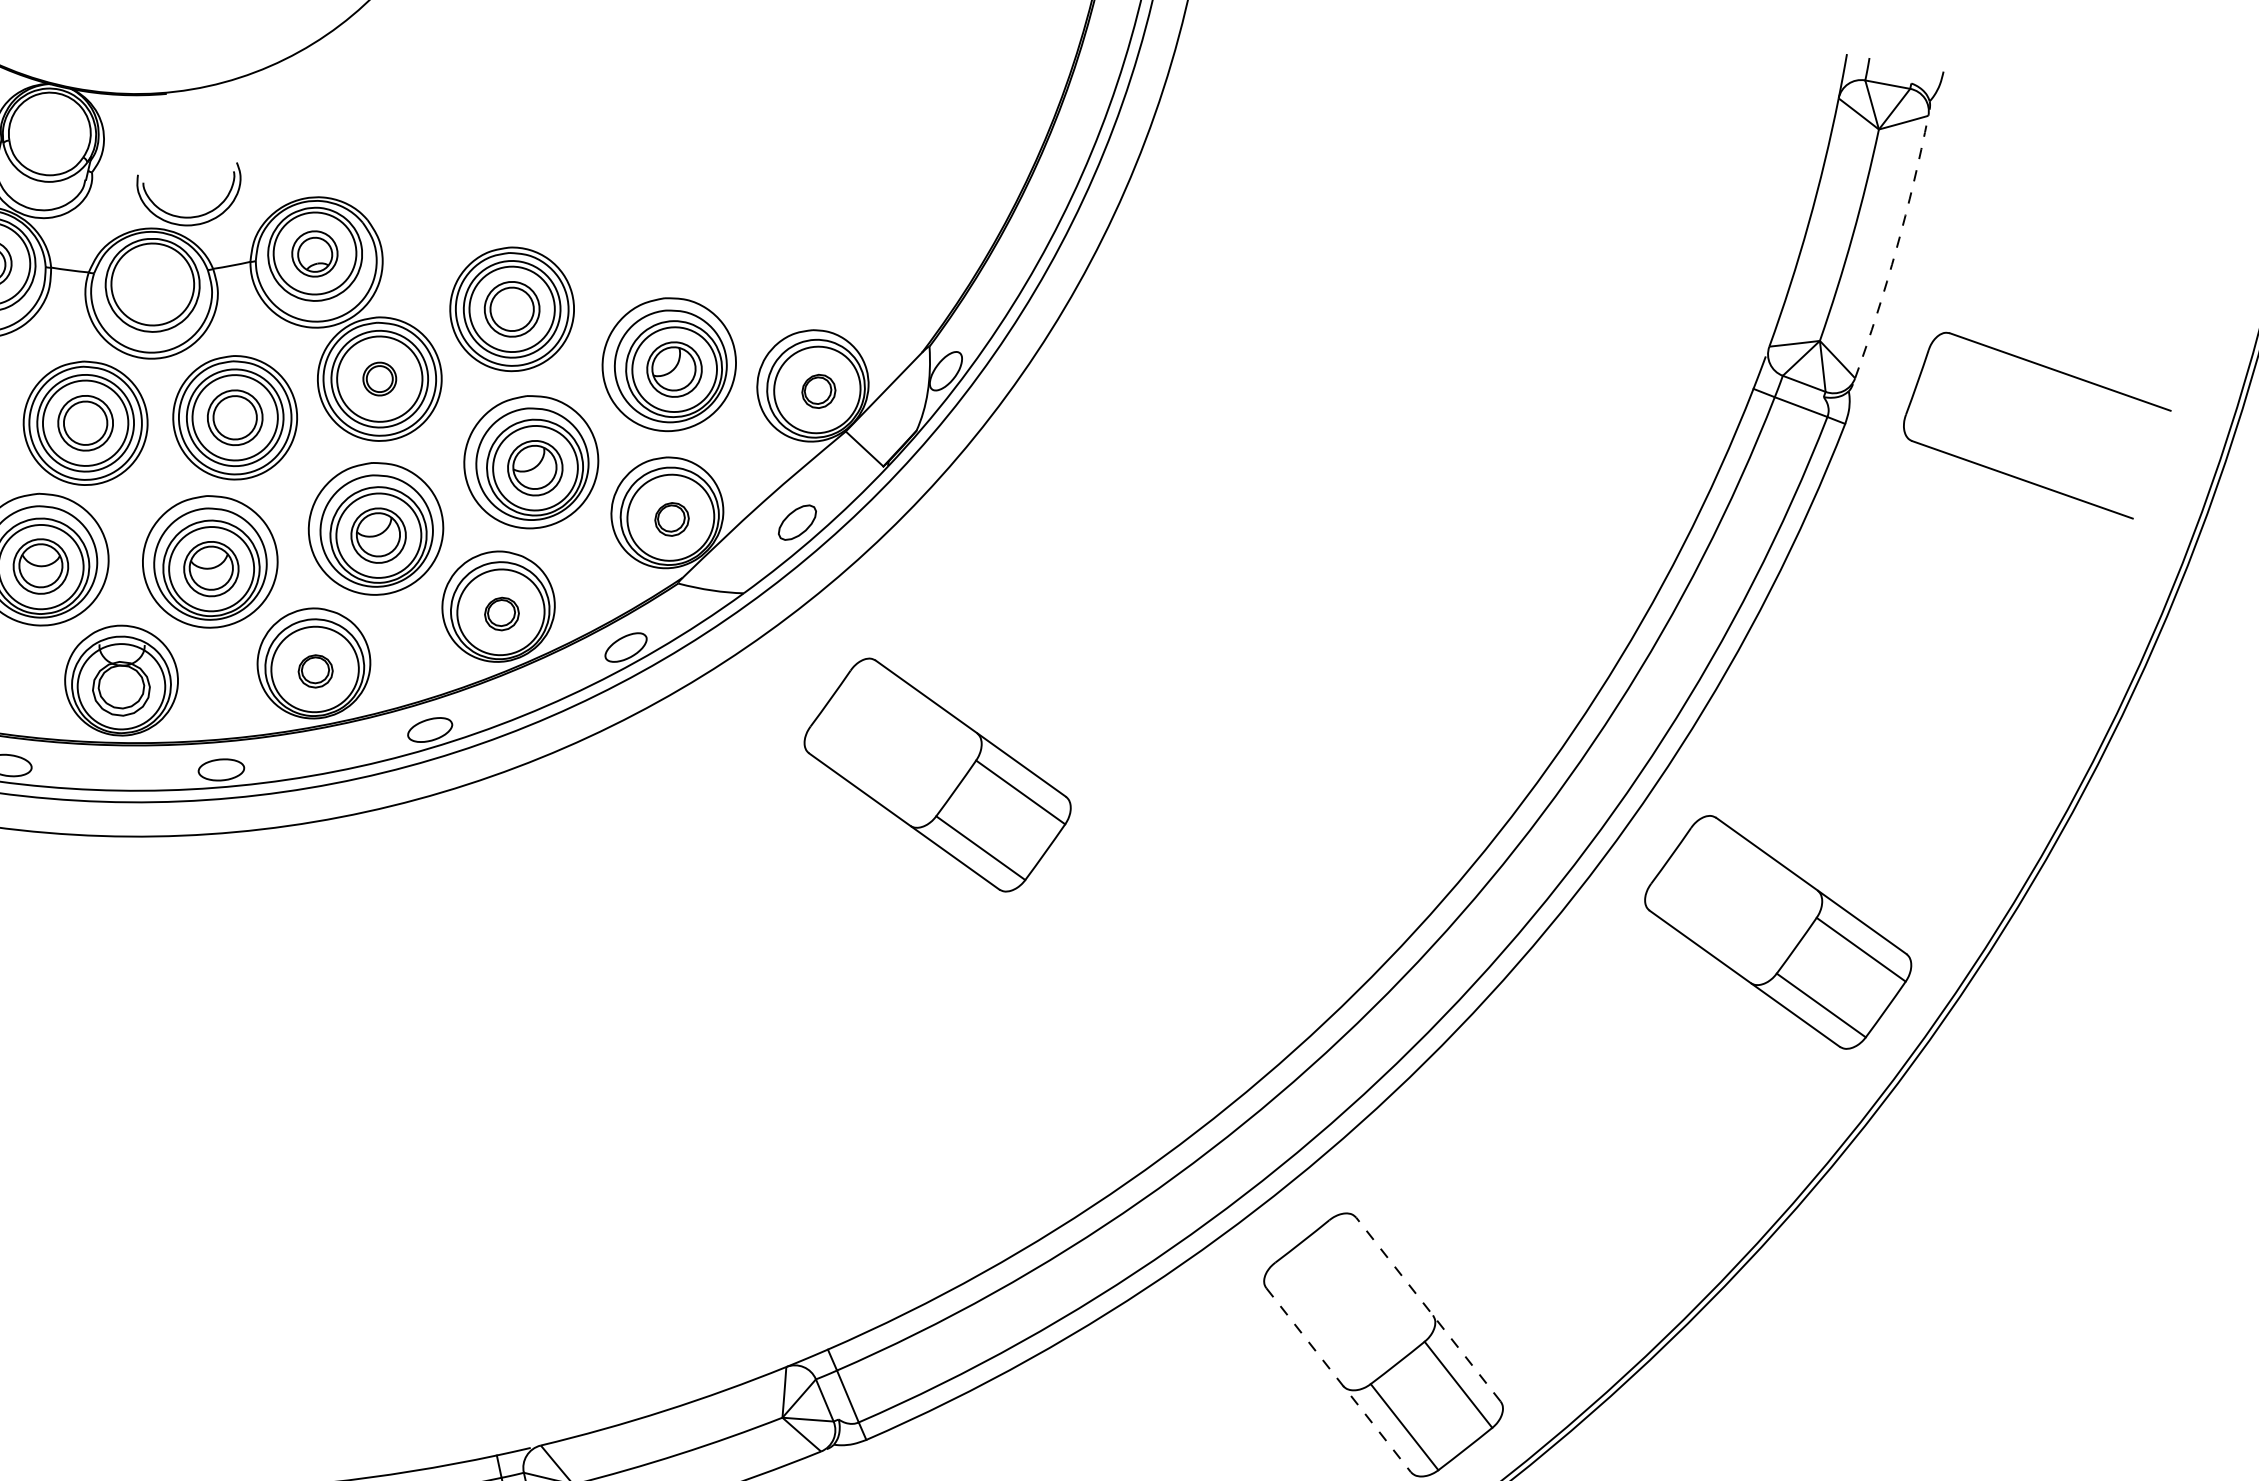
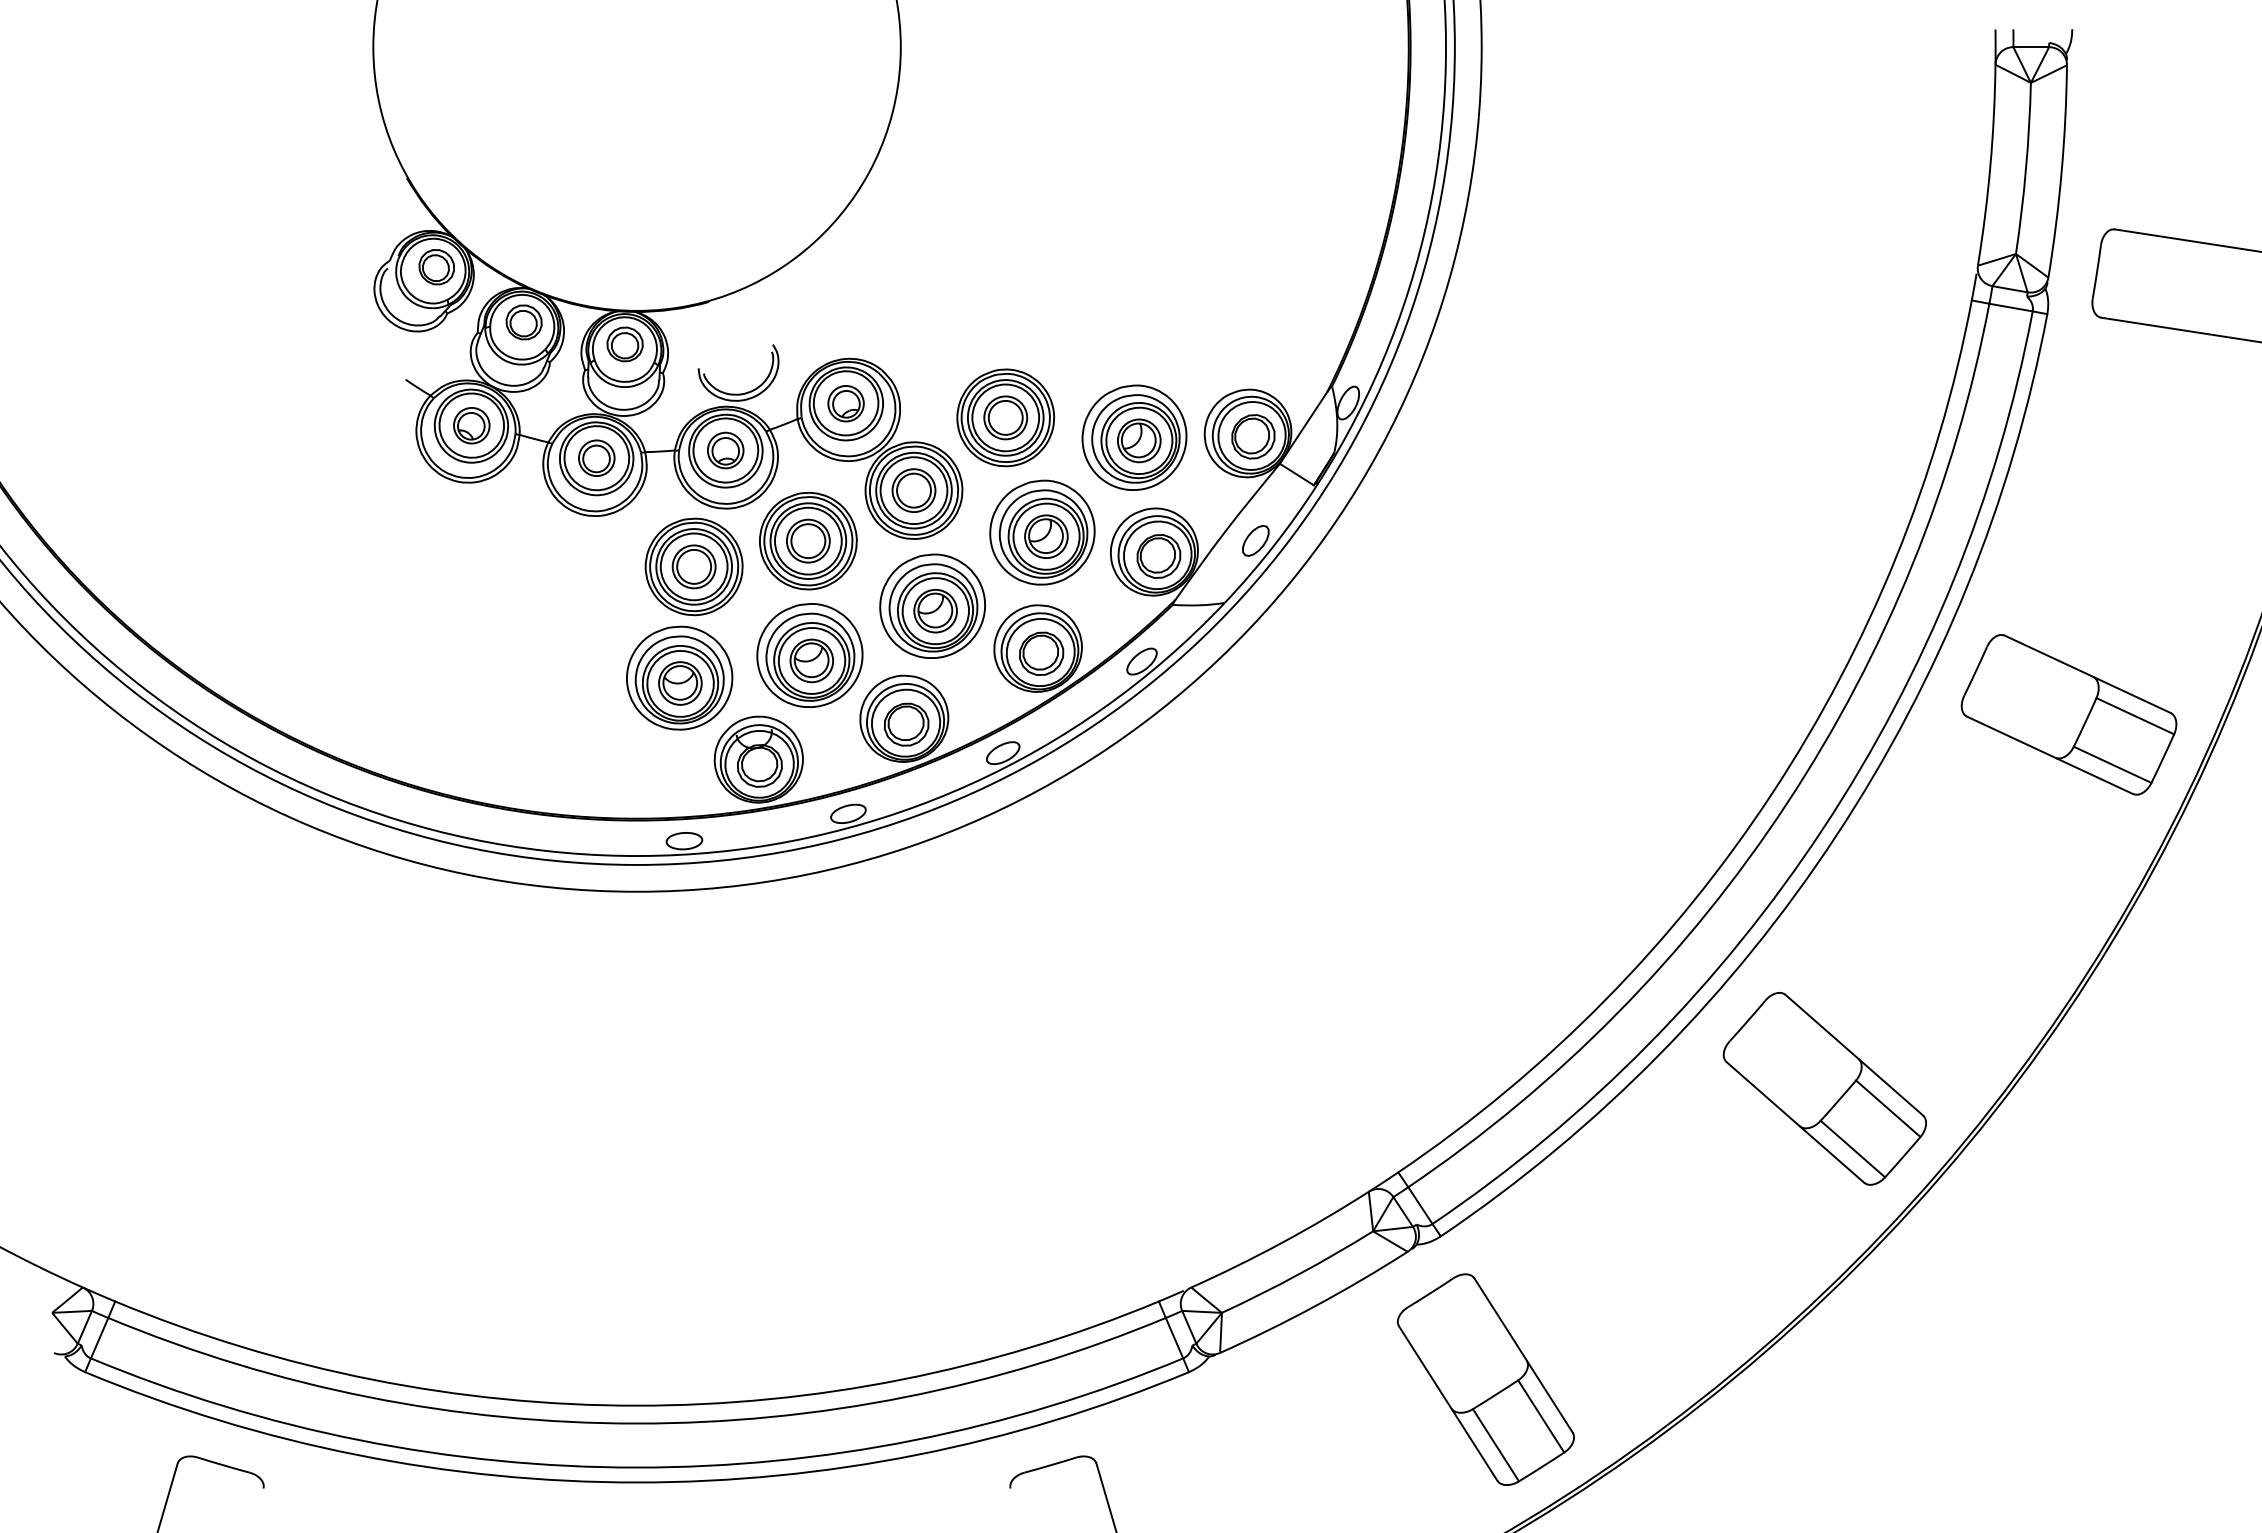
part: (50, 127) -> (624, 344), added
arc: (1896, 247) -> (2061, 171), dashed -> solid
part: (152, 284) -> (725, 450), added
part: (379, 378) -> (913, 490), size x1.67
part: (819, 390) -> (1253, 436), size x1.67
part: (671, 519) -> (1158, 556), size x1.67
part: (501, 613) -> (1041, 653), size x1.67
part: (315, 671) -> (906, 724), size x1.67
part: (937, 774) -> (1399, 714), removed
line: (1427, 1308) -> (1853, 1054), dashed -> solid
line: (1338, 1380) -> (1795, 1122), dashed -> solid

